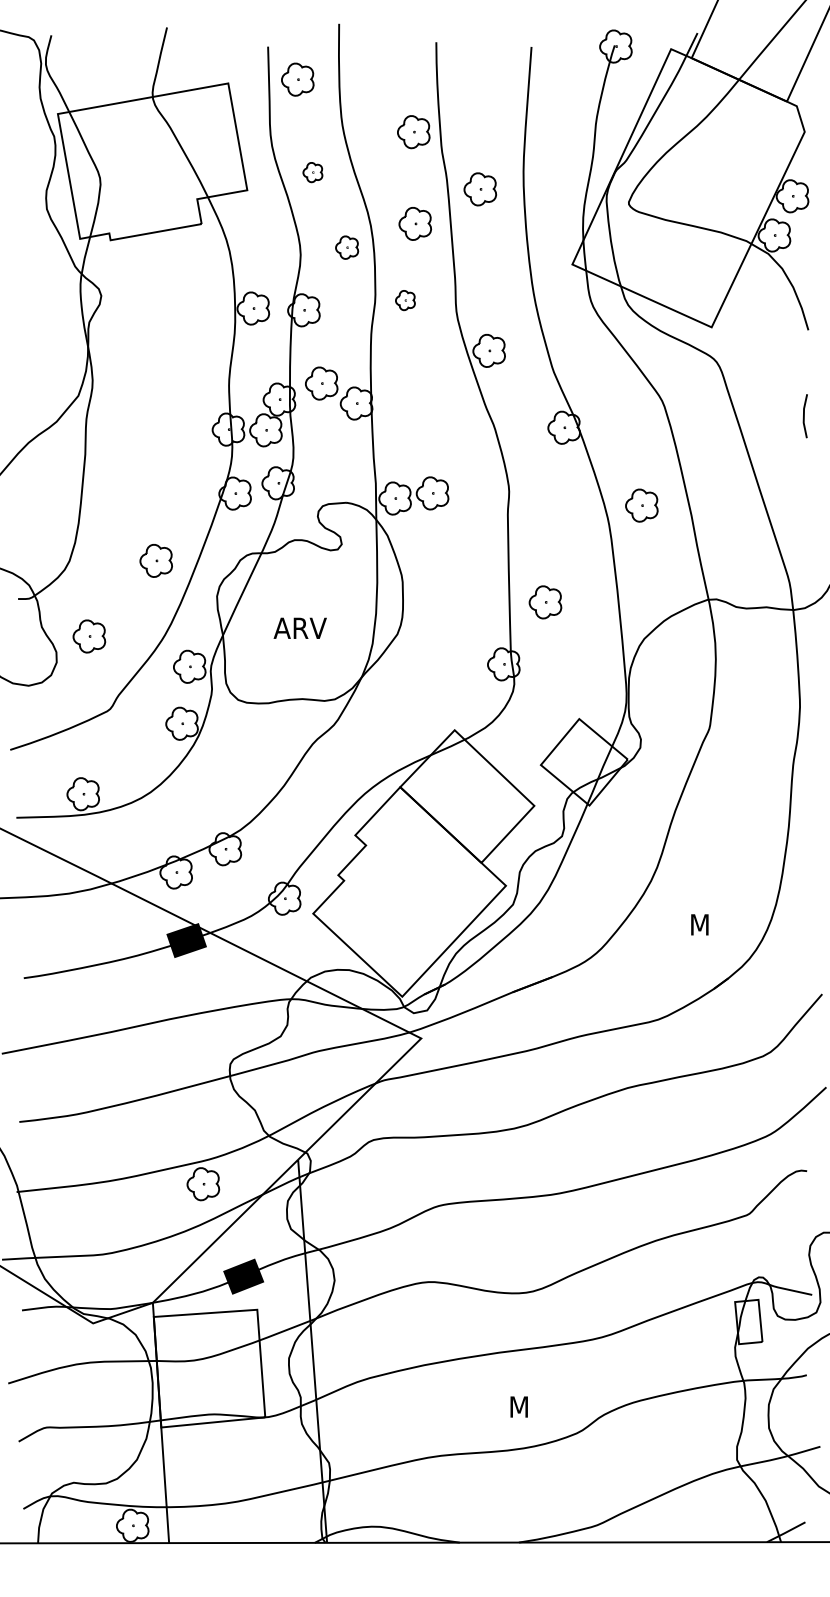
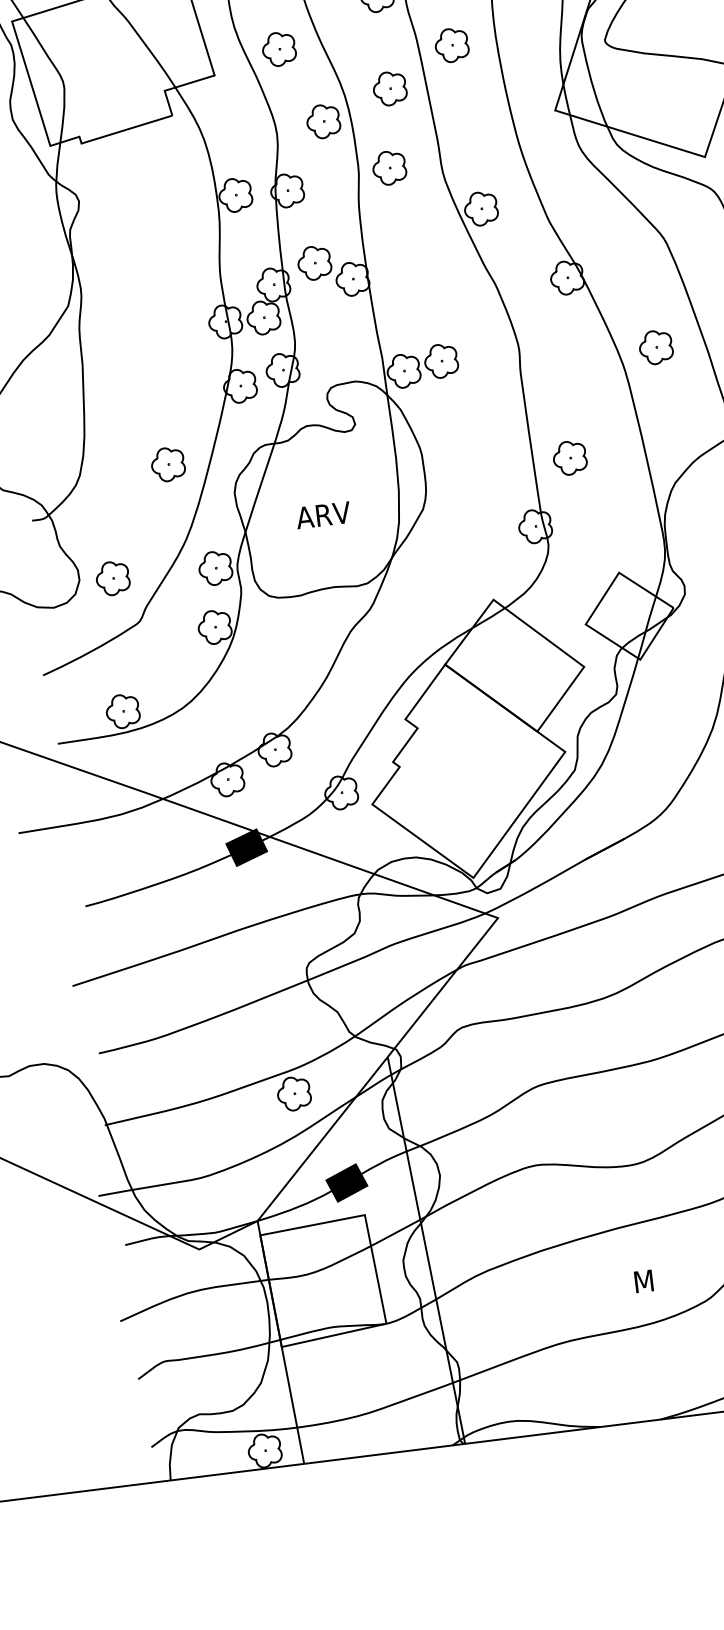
part: (312, 172) -> (278, 49), size x1.67
part: (346, 247) -> (322, 121), size x1.43
part: (405, 300) -> (389, 168), size x1.67
part: (89, 636) -> (113, 578), moved

